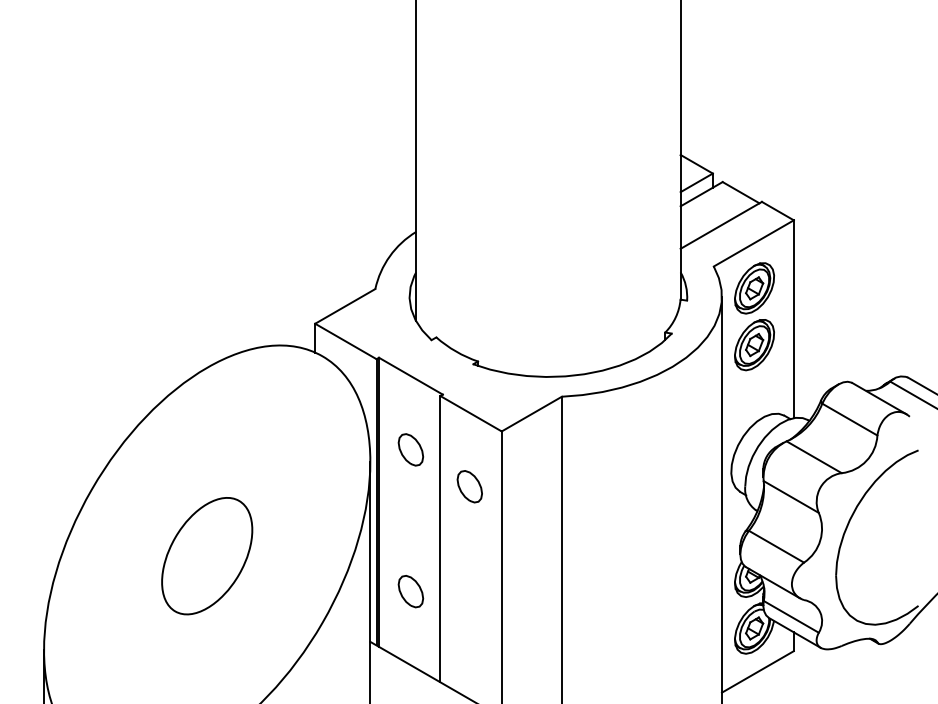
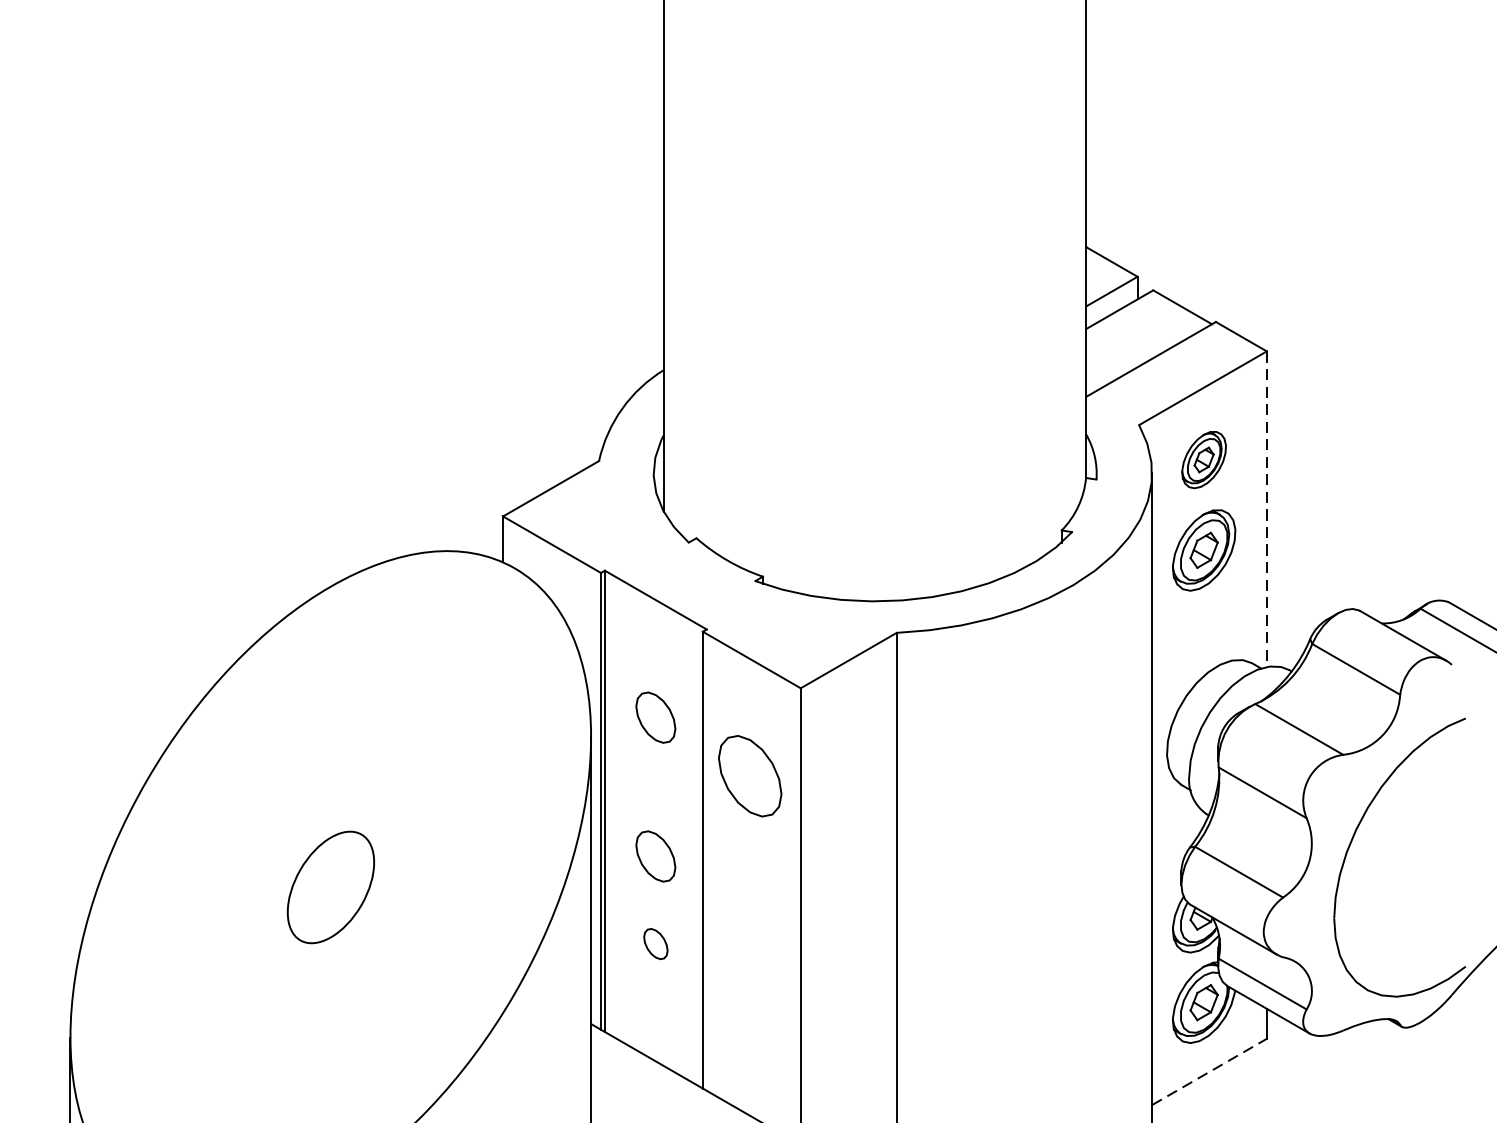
part: (754, 288) -> (1204, 460), size x0.7
line: (793, 319) -> (1266, 509), solid -> dashed
part: (469, 486) -> (749, 776), size x1.6
part: (410, 536) -> (655, 855), added
part: (207, 556) -> (331, 887), size x0.6
part: (410, 591) -> (655, 943), size x0.6
line: (757, 671) -> (1208, 1071), solid -> dashed

